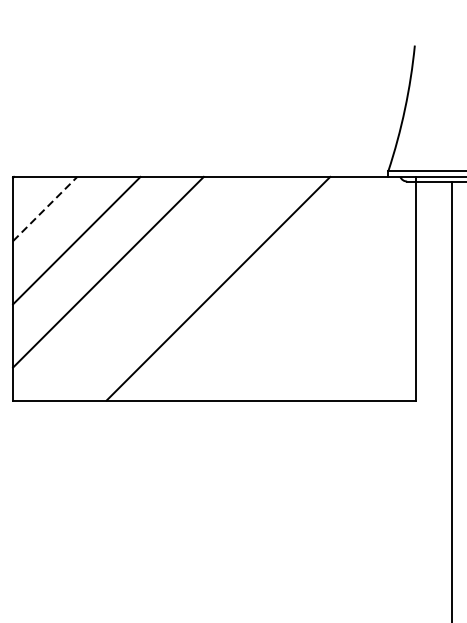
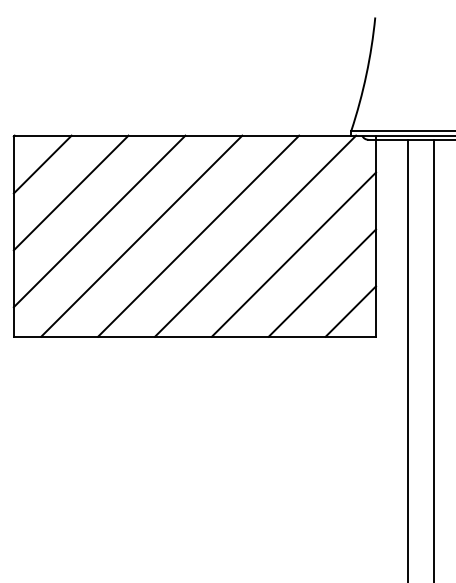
line: (44, 208) -> (42, 164), dashed -> solid
line: (154, 287) -> (141, 235), added
line: (281, 287) -> (255, 235), added
line: (323, 309) -> (293, 254), added
line: (356, 340) -> (322, 282), added
line: (387, 372) -> (350, 311), added

